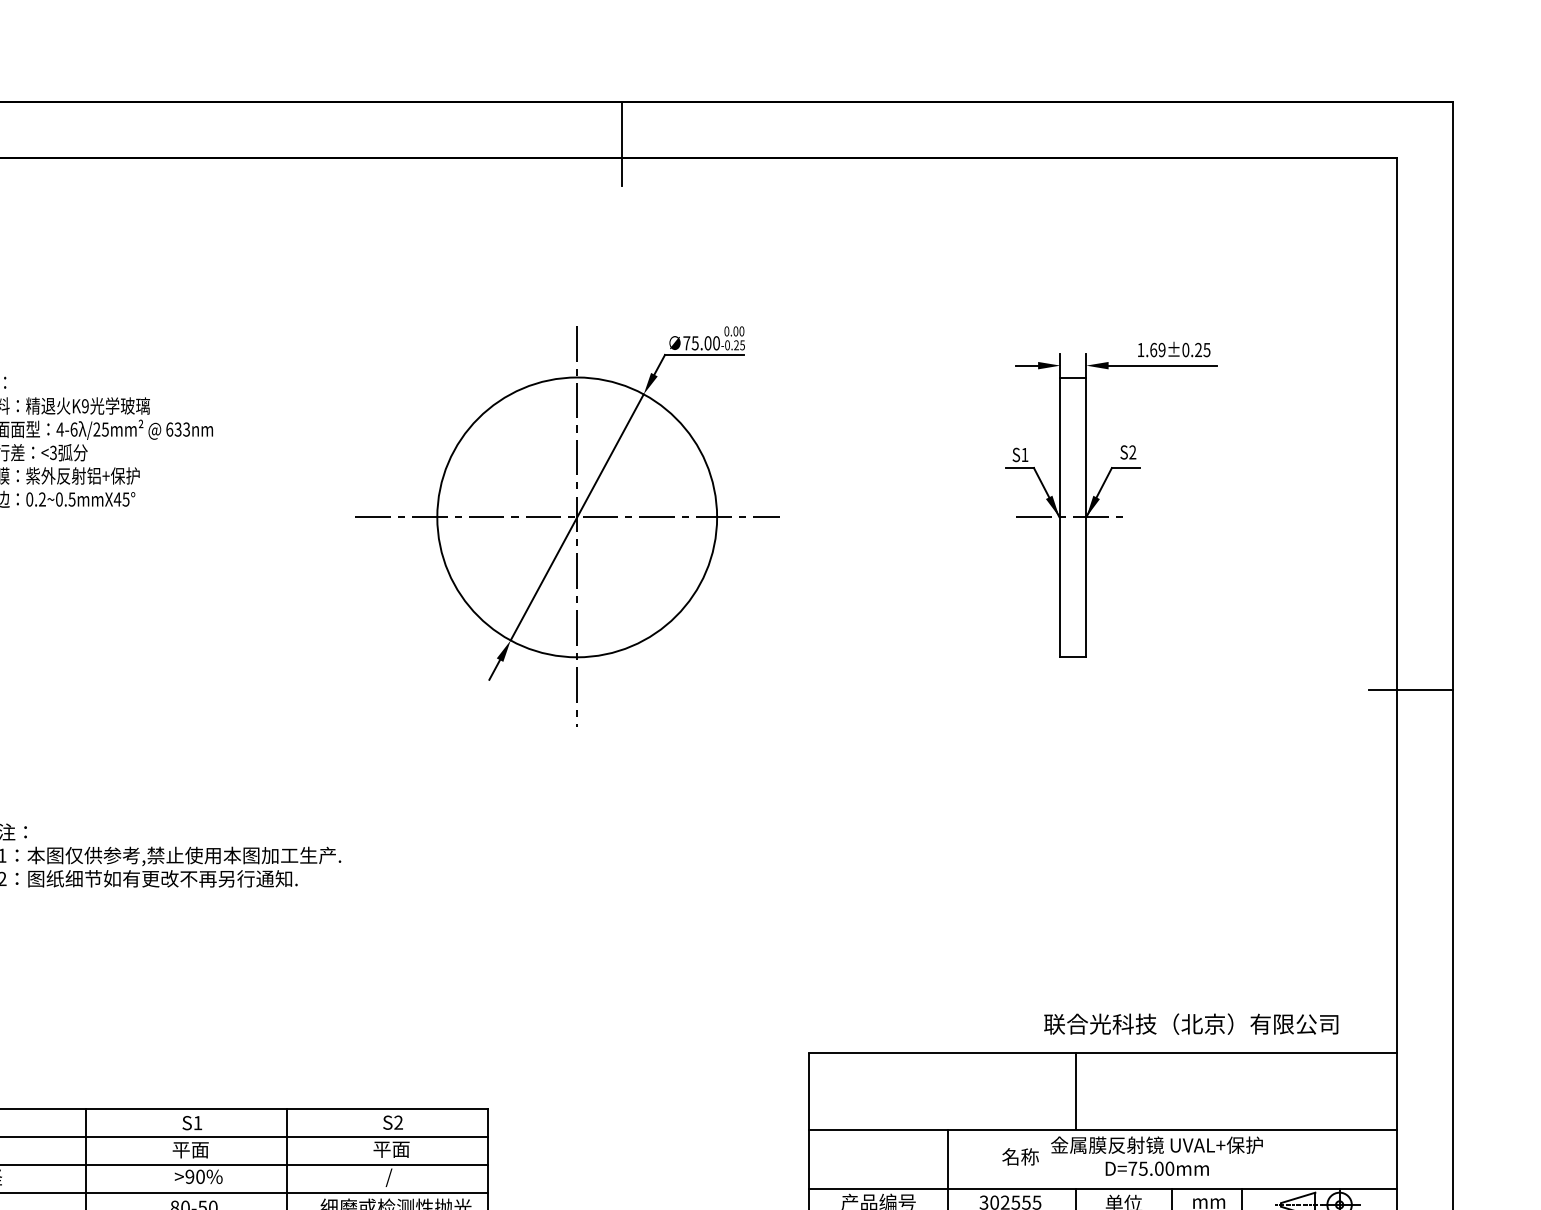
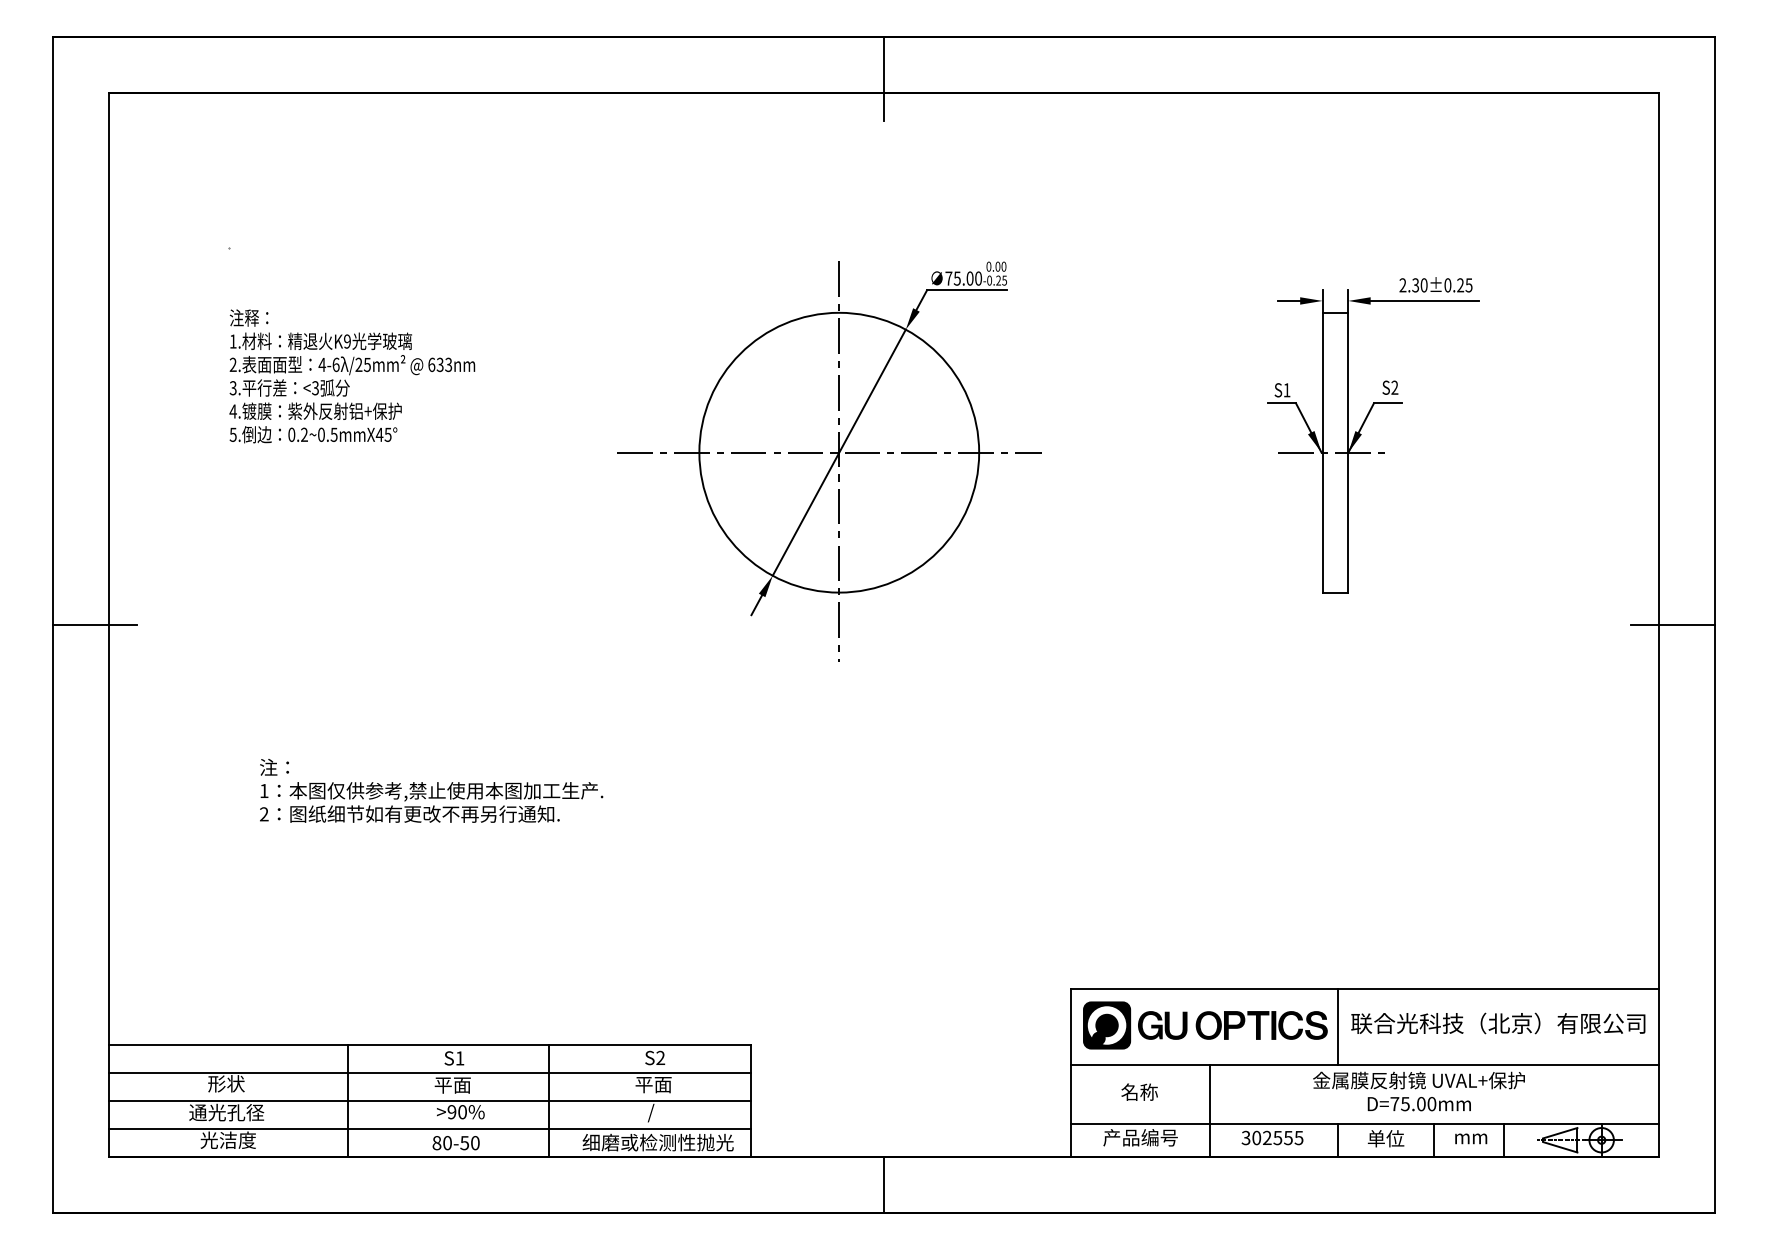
text: (1151, 350) -> (1413, 285), 1.69±0.25 -> 2.30±0.25
text: (1191, 1024) -> (1498, 1023), moved
part: (943, 1090) -> (1205, 1025), added
text: (1020, 1156) -> (1139, 1091), moved

